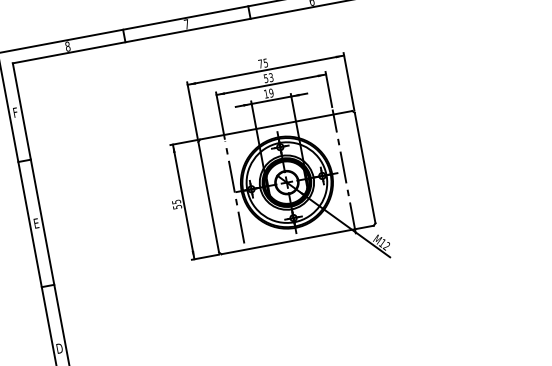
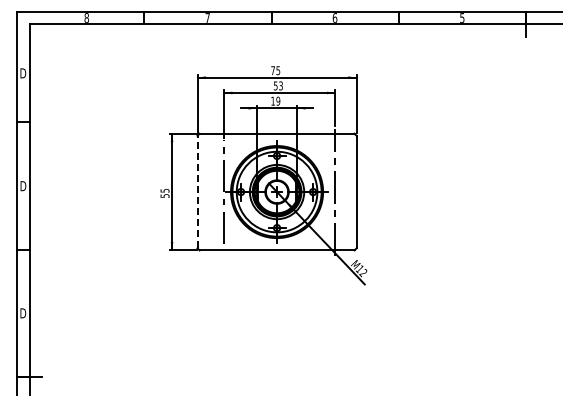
text: (15, 112) -> (23, 73), F -> D
line: (208, 196) -> (197, 191), solid -> dashed
text: (36, 223) -> (23, 186), E -> D

